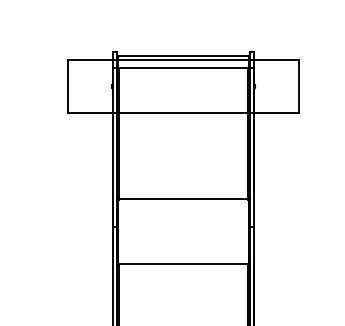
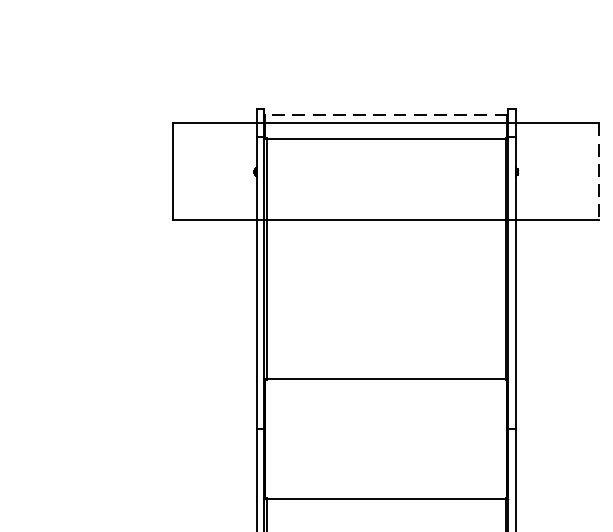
line: (183, 55) -> (386, 114), solid -> dashed
line: (299, 86) -> (599, 171), solid -> dashed

